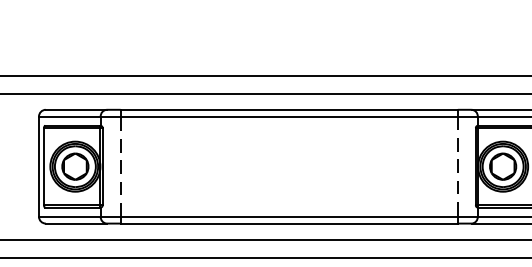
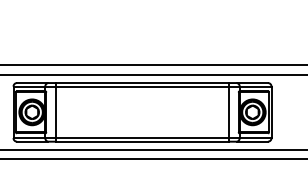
line: (120, 166) -> (55, 112), dashed -> solid
line: (458, 166) -> (229, 112), dashed -> solid

